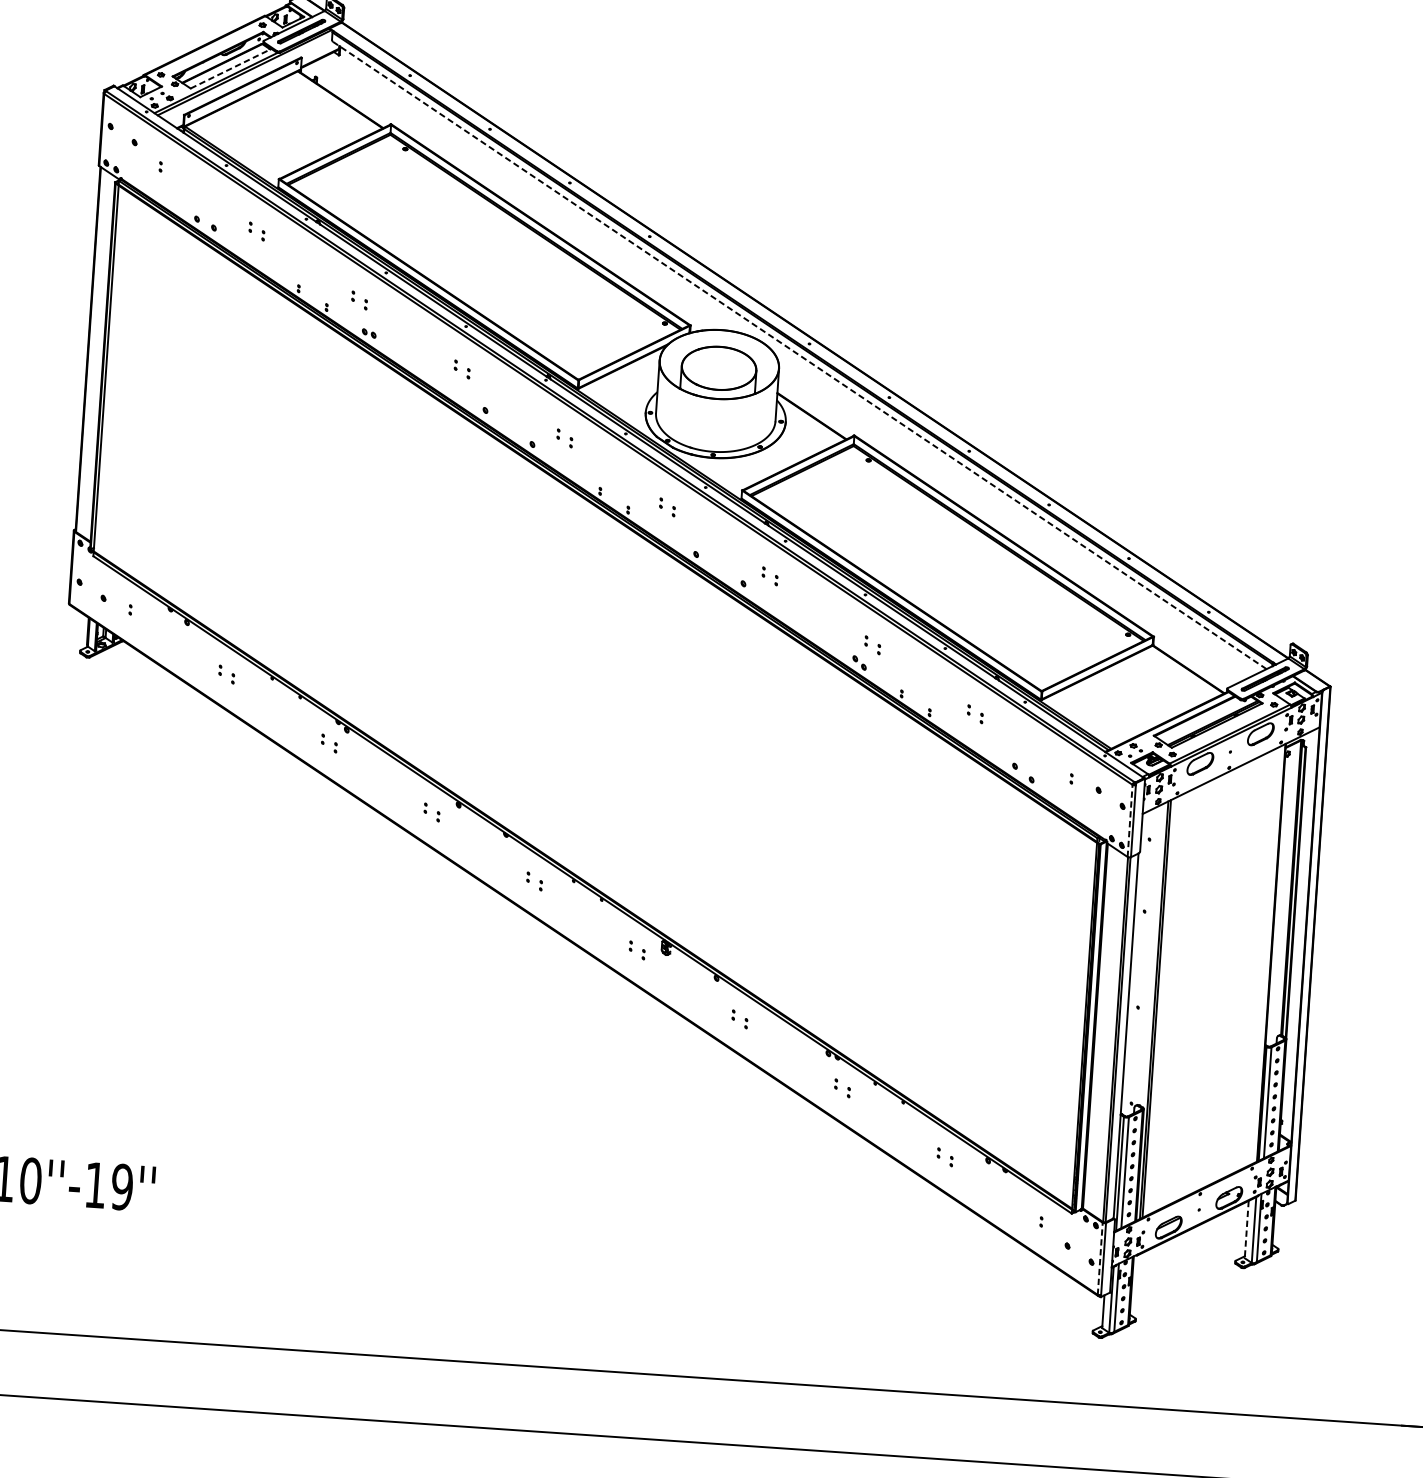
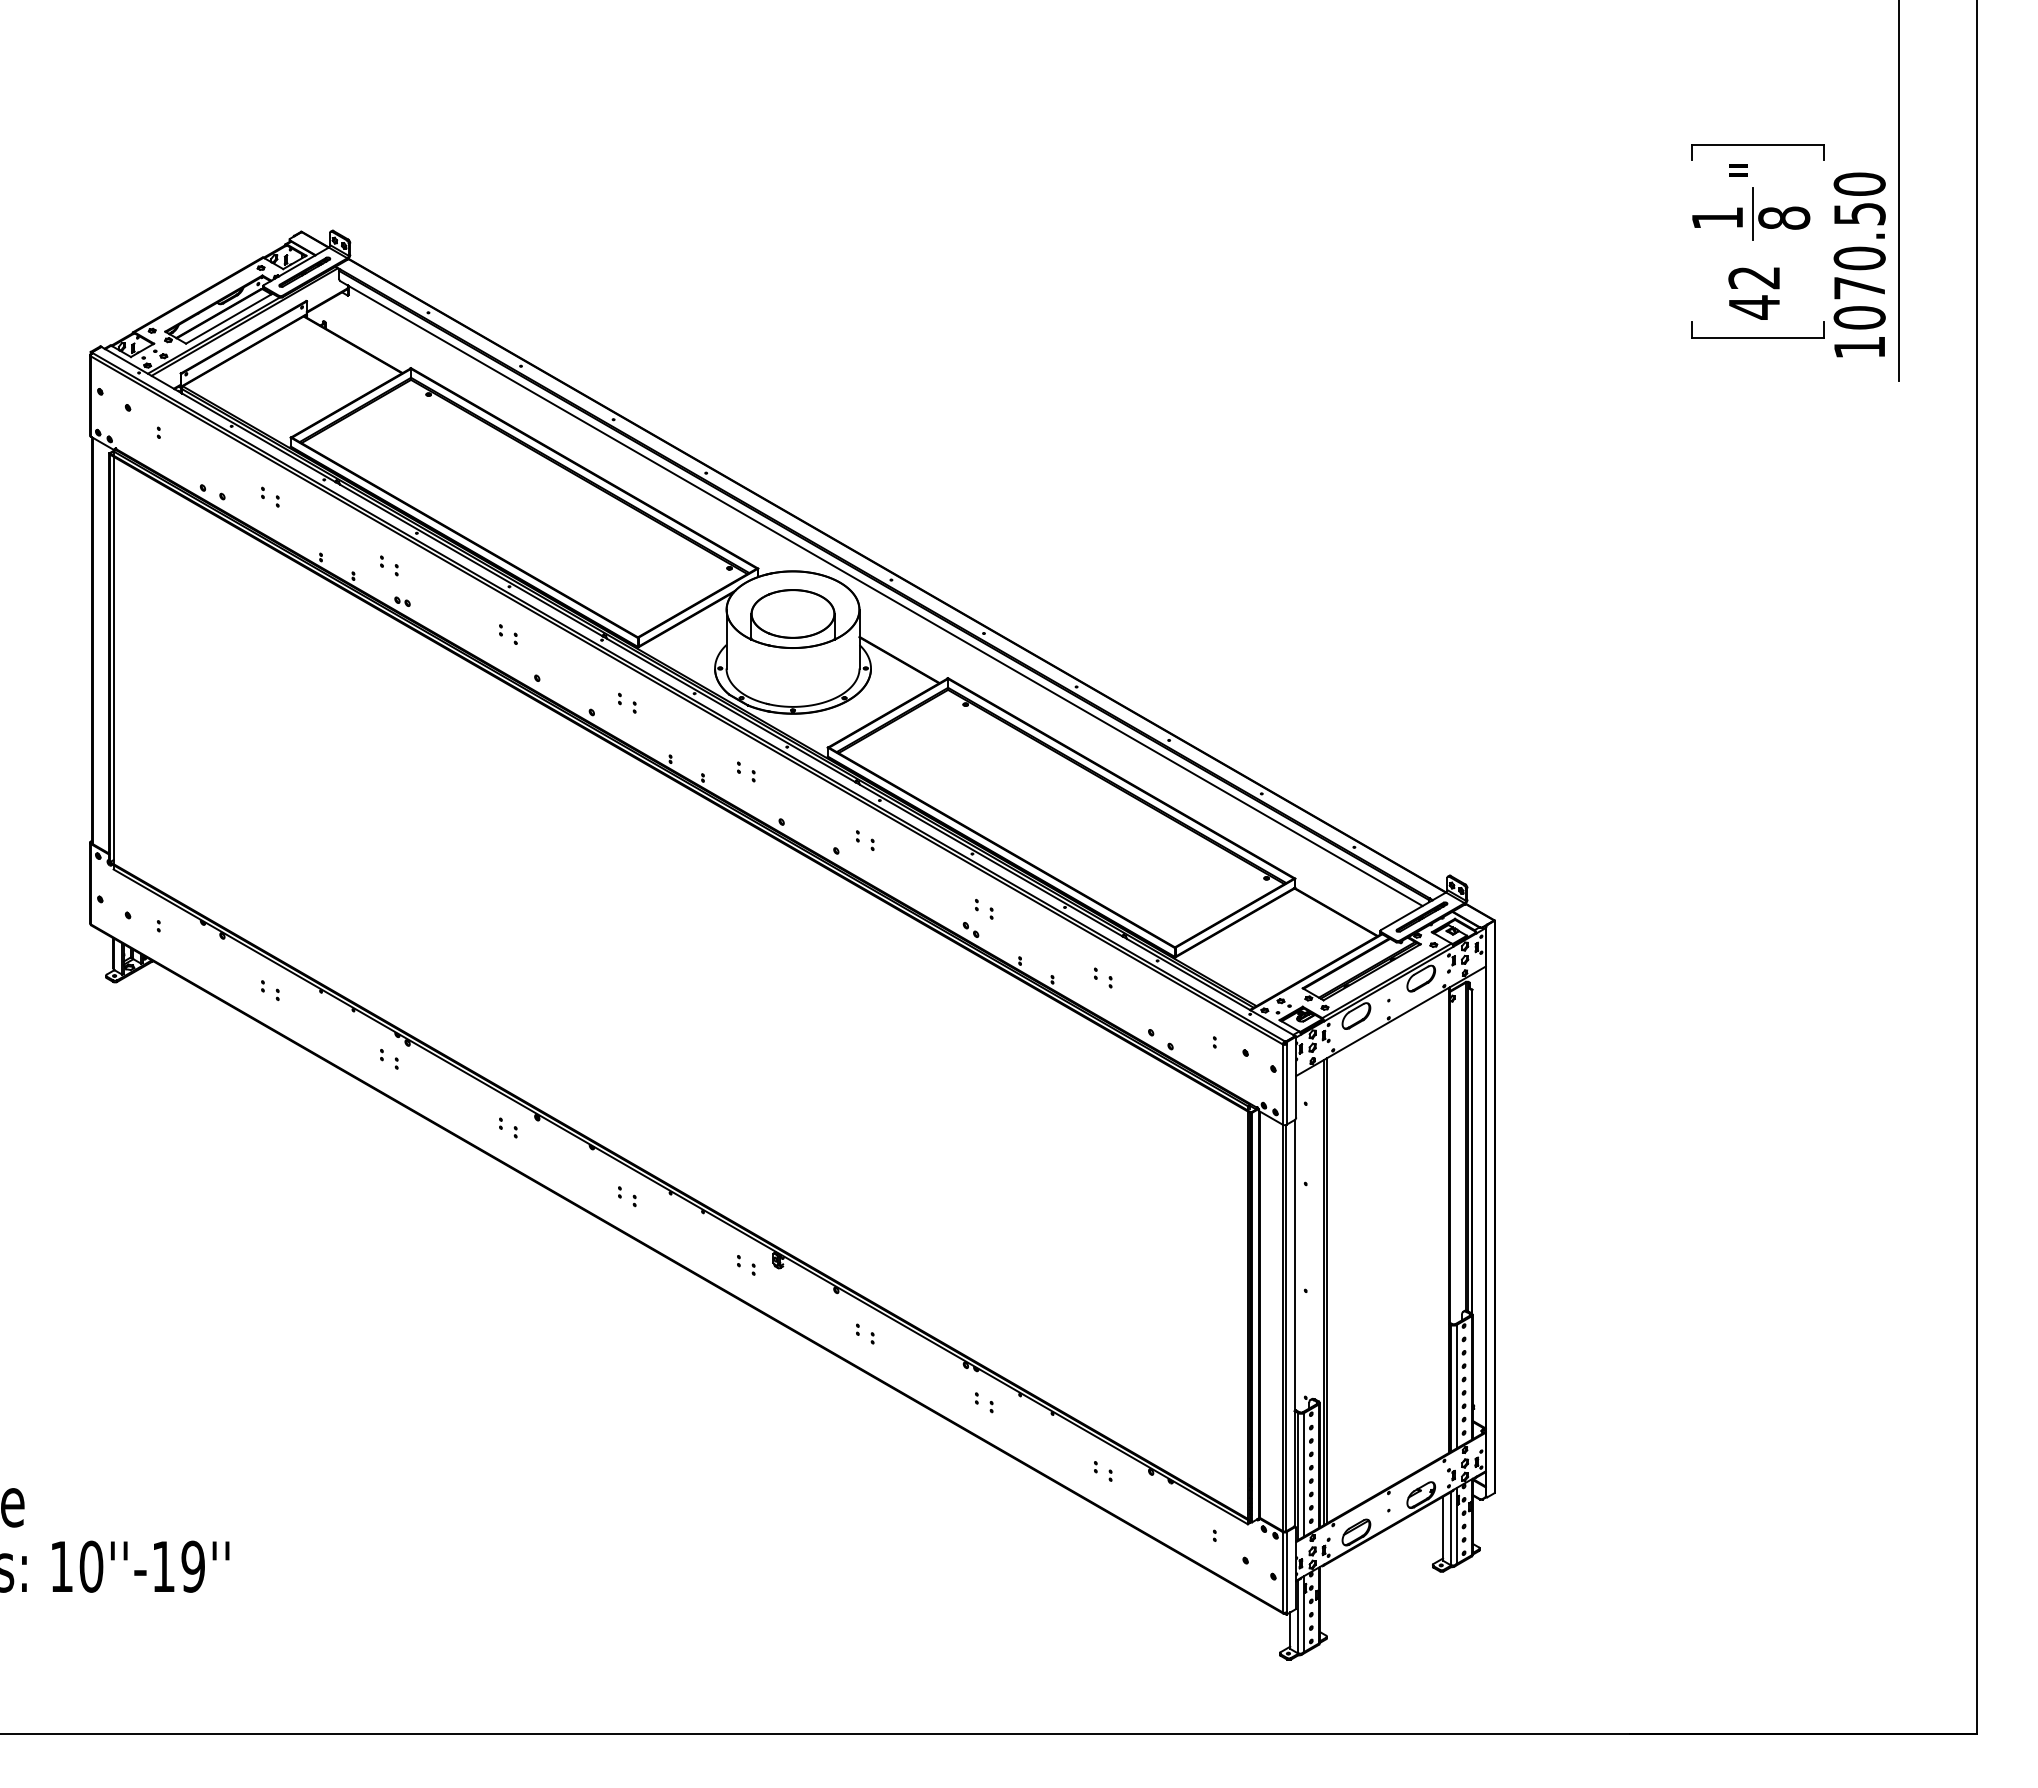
line: (231, 68) -> (229, 318), dashed -> solid
line: (799, 355) -> (881, 593), dashed -> solid
line: (1129, 820) -> (1282, 1084), dashed -> solid
line: (1247, 1229) -> (1443, 1528), dashed -> solid
line: (1099, 1258) -> (1282, 1571), dashed -> solid

